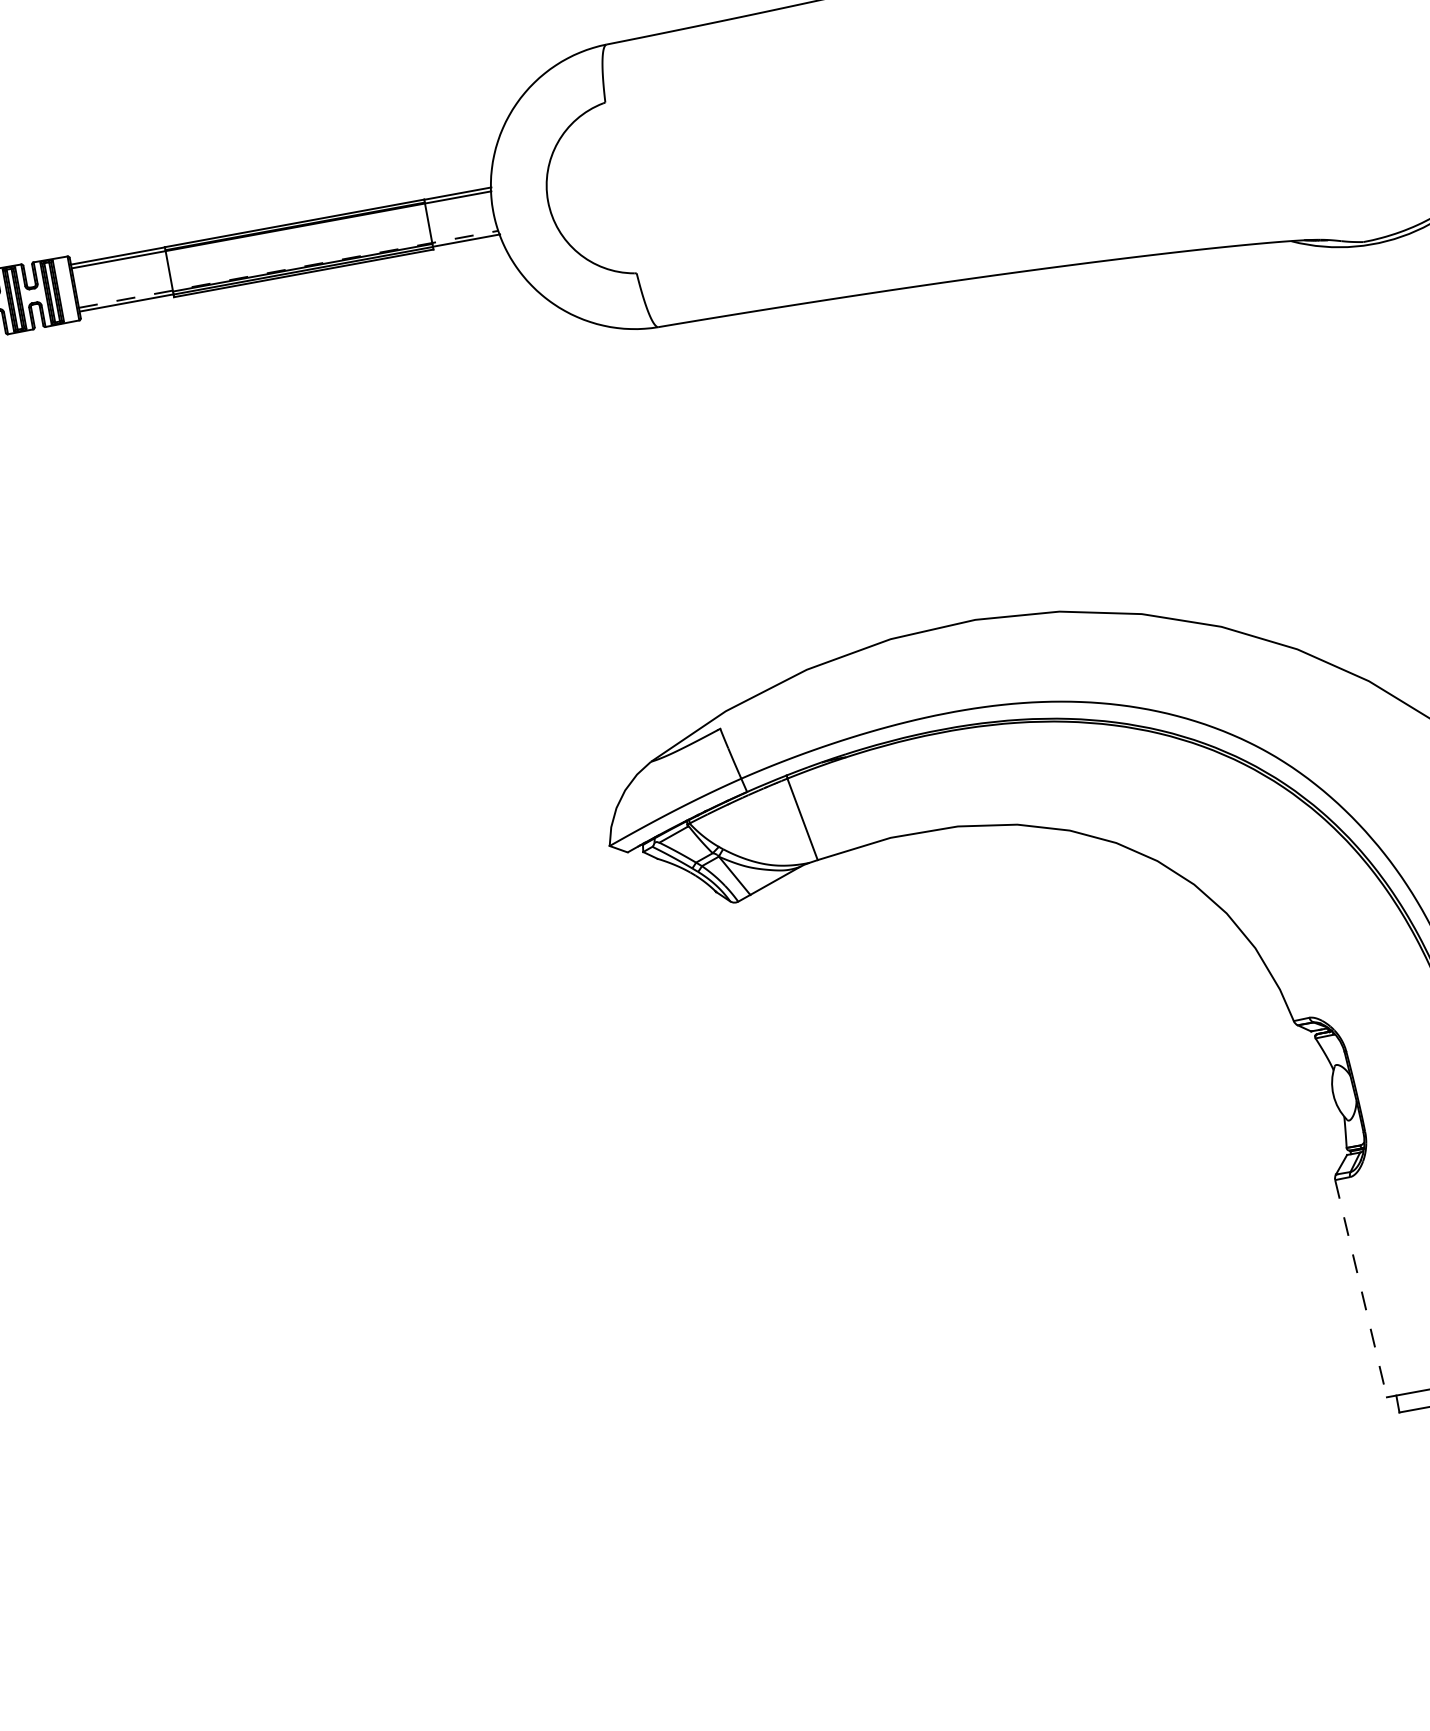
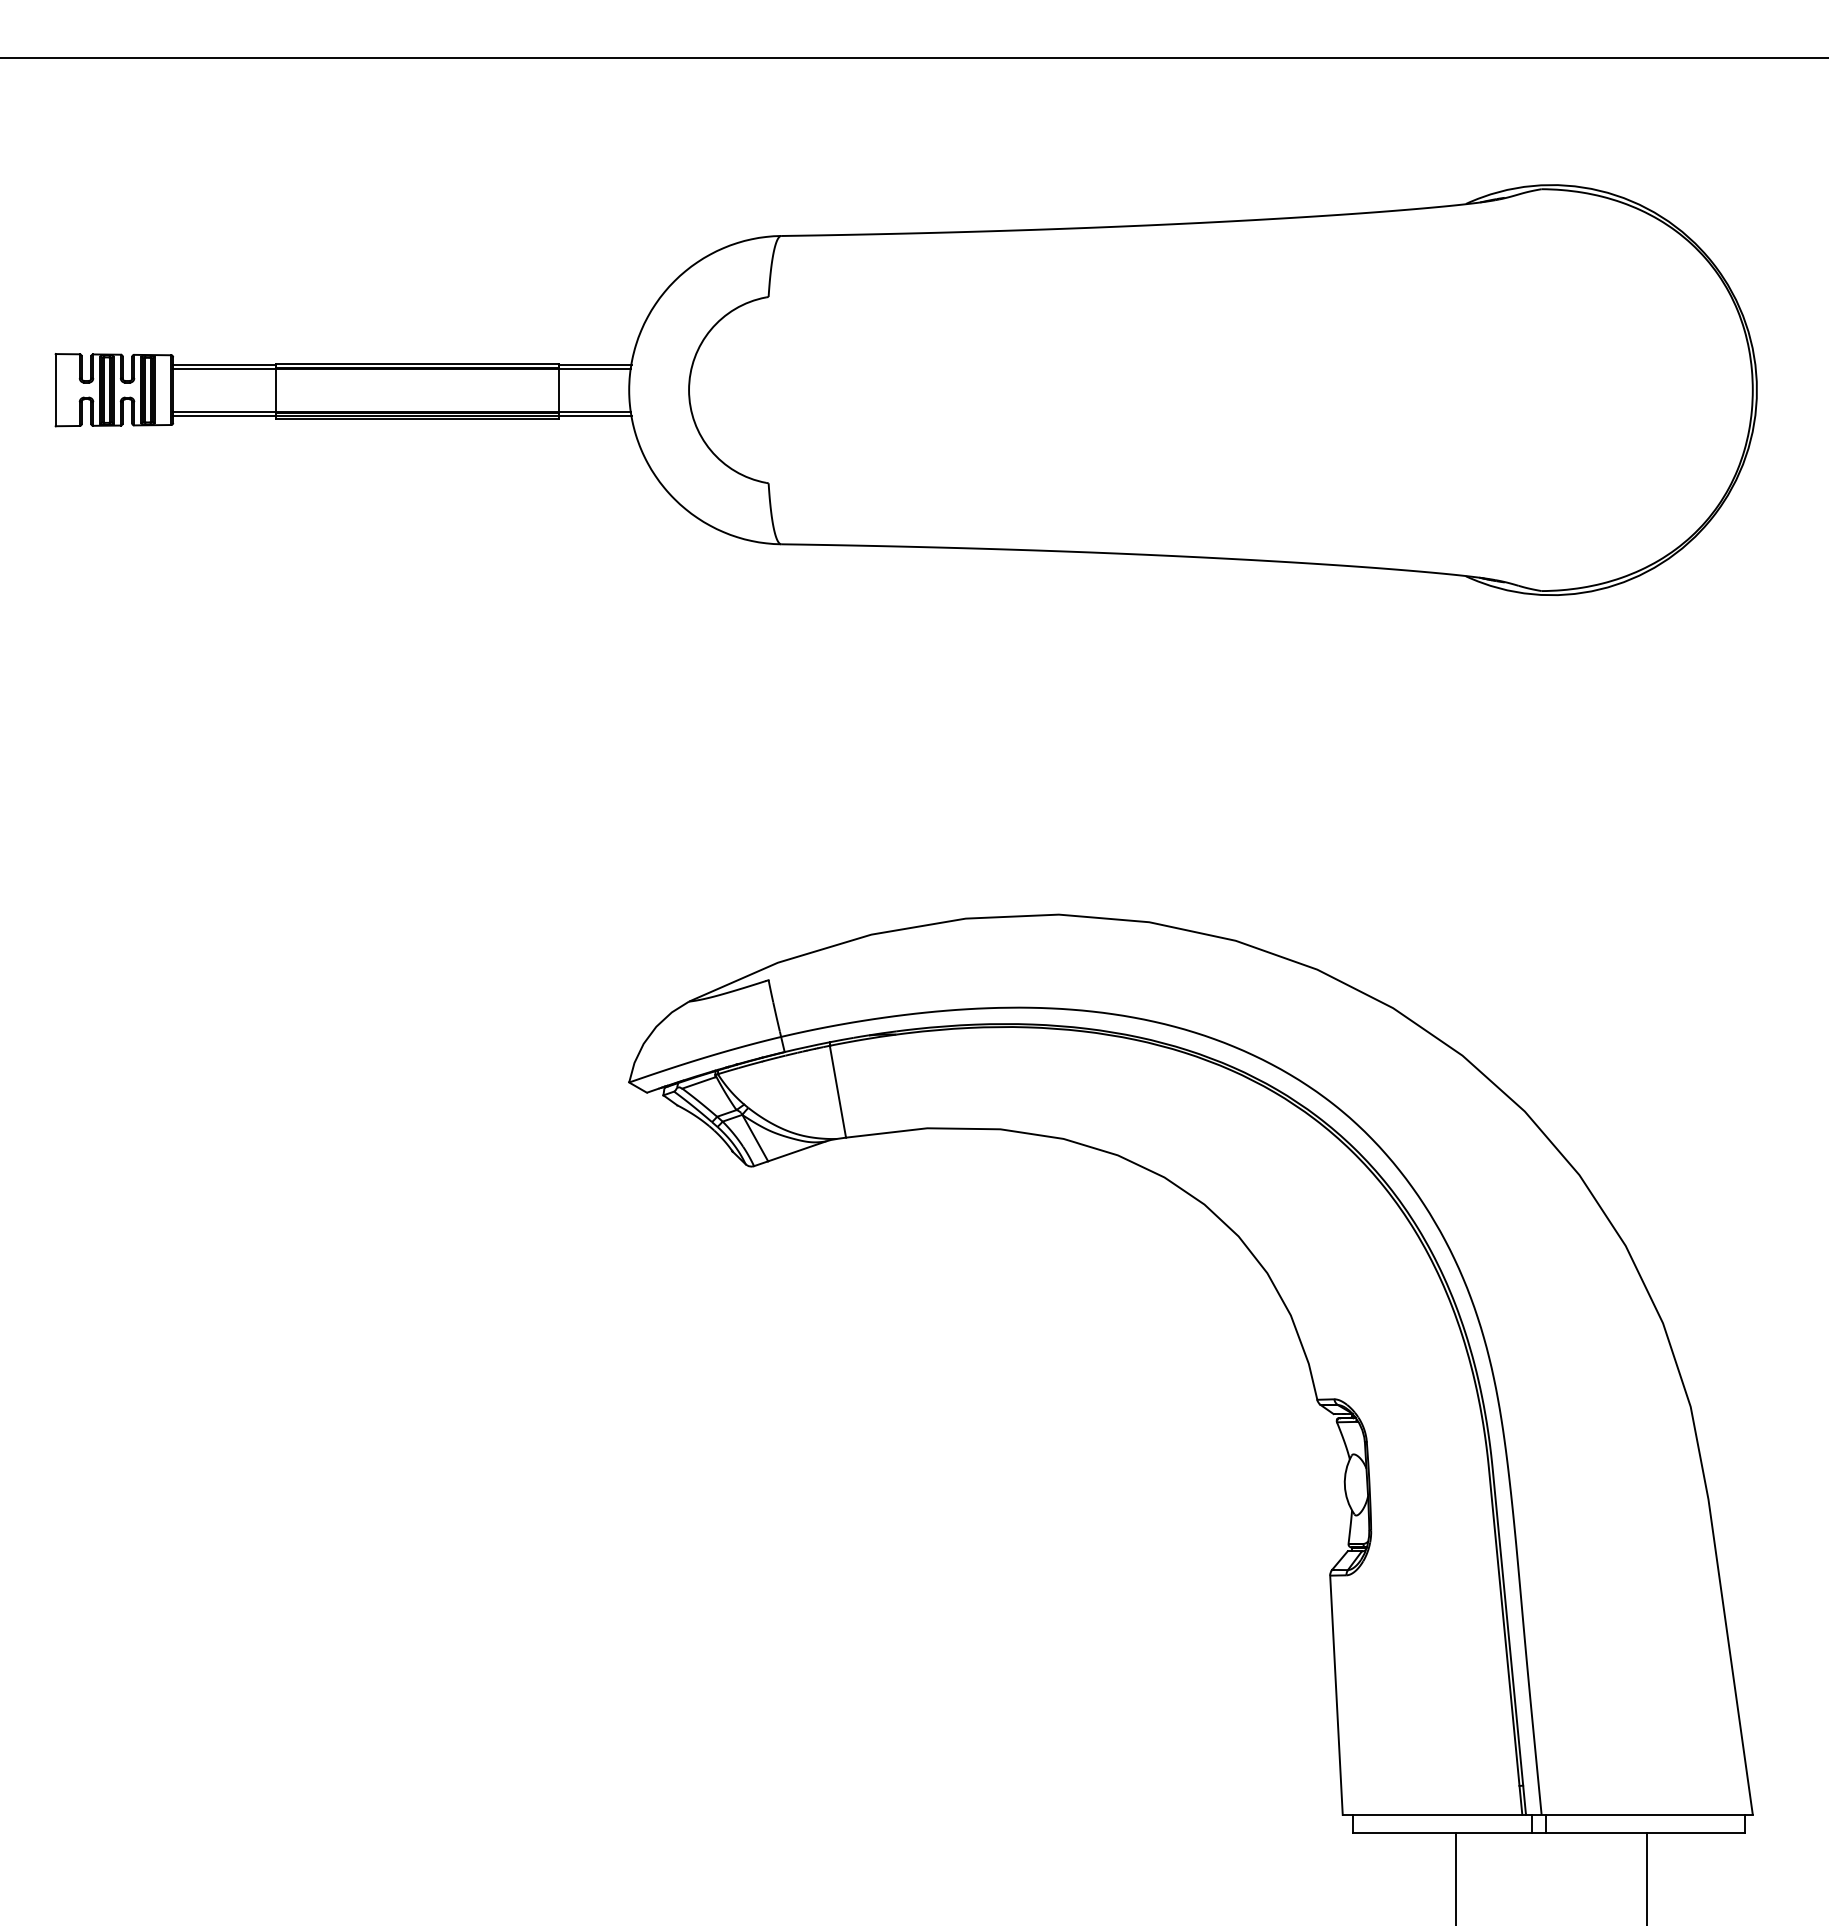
line: (289, 269) -> (402, 411), dashed -> solid
line: (1361, 1288) -> (1336, 1695), dashed -> solid

